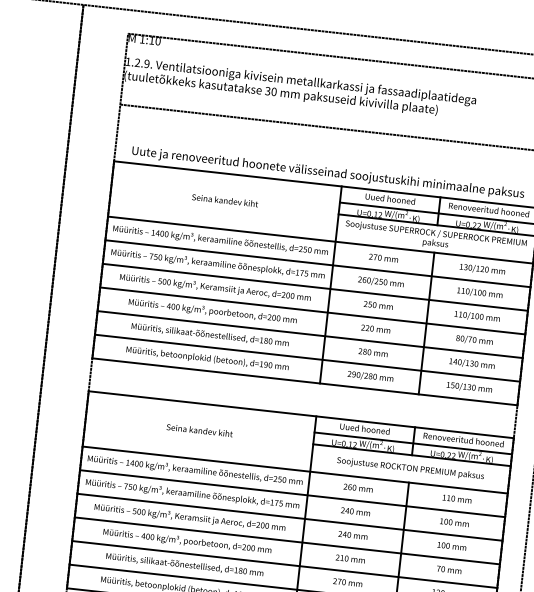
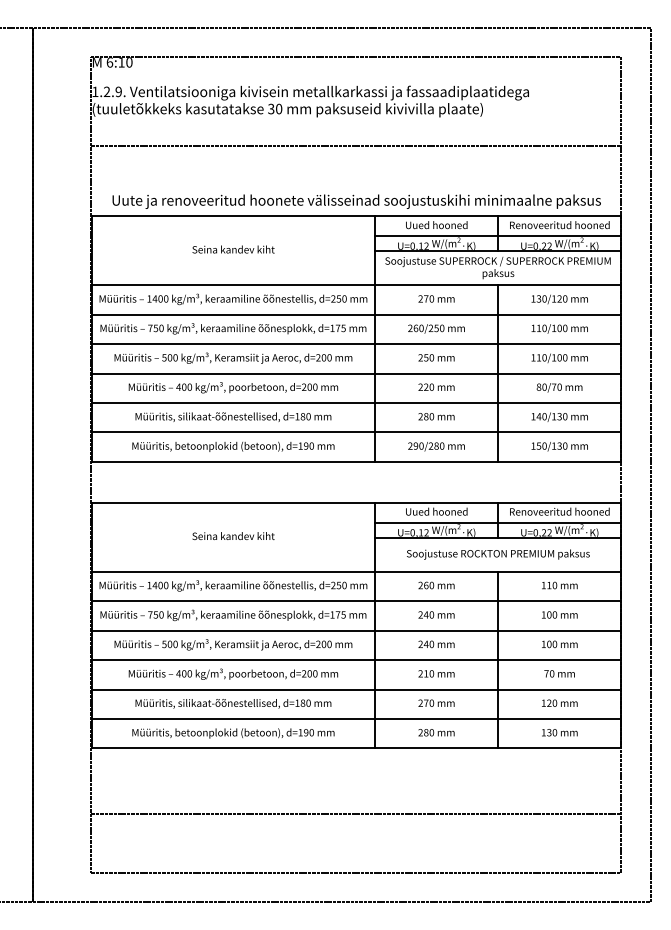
text: (142, 39) -> (109, 62), 1:10 -> 6:10

